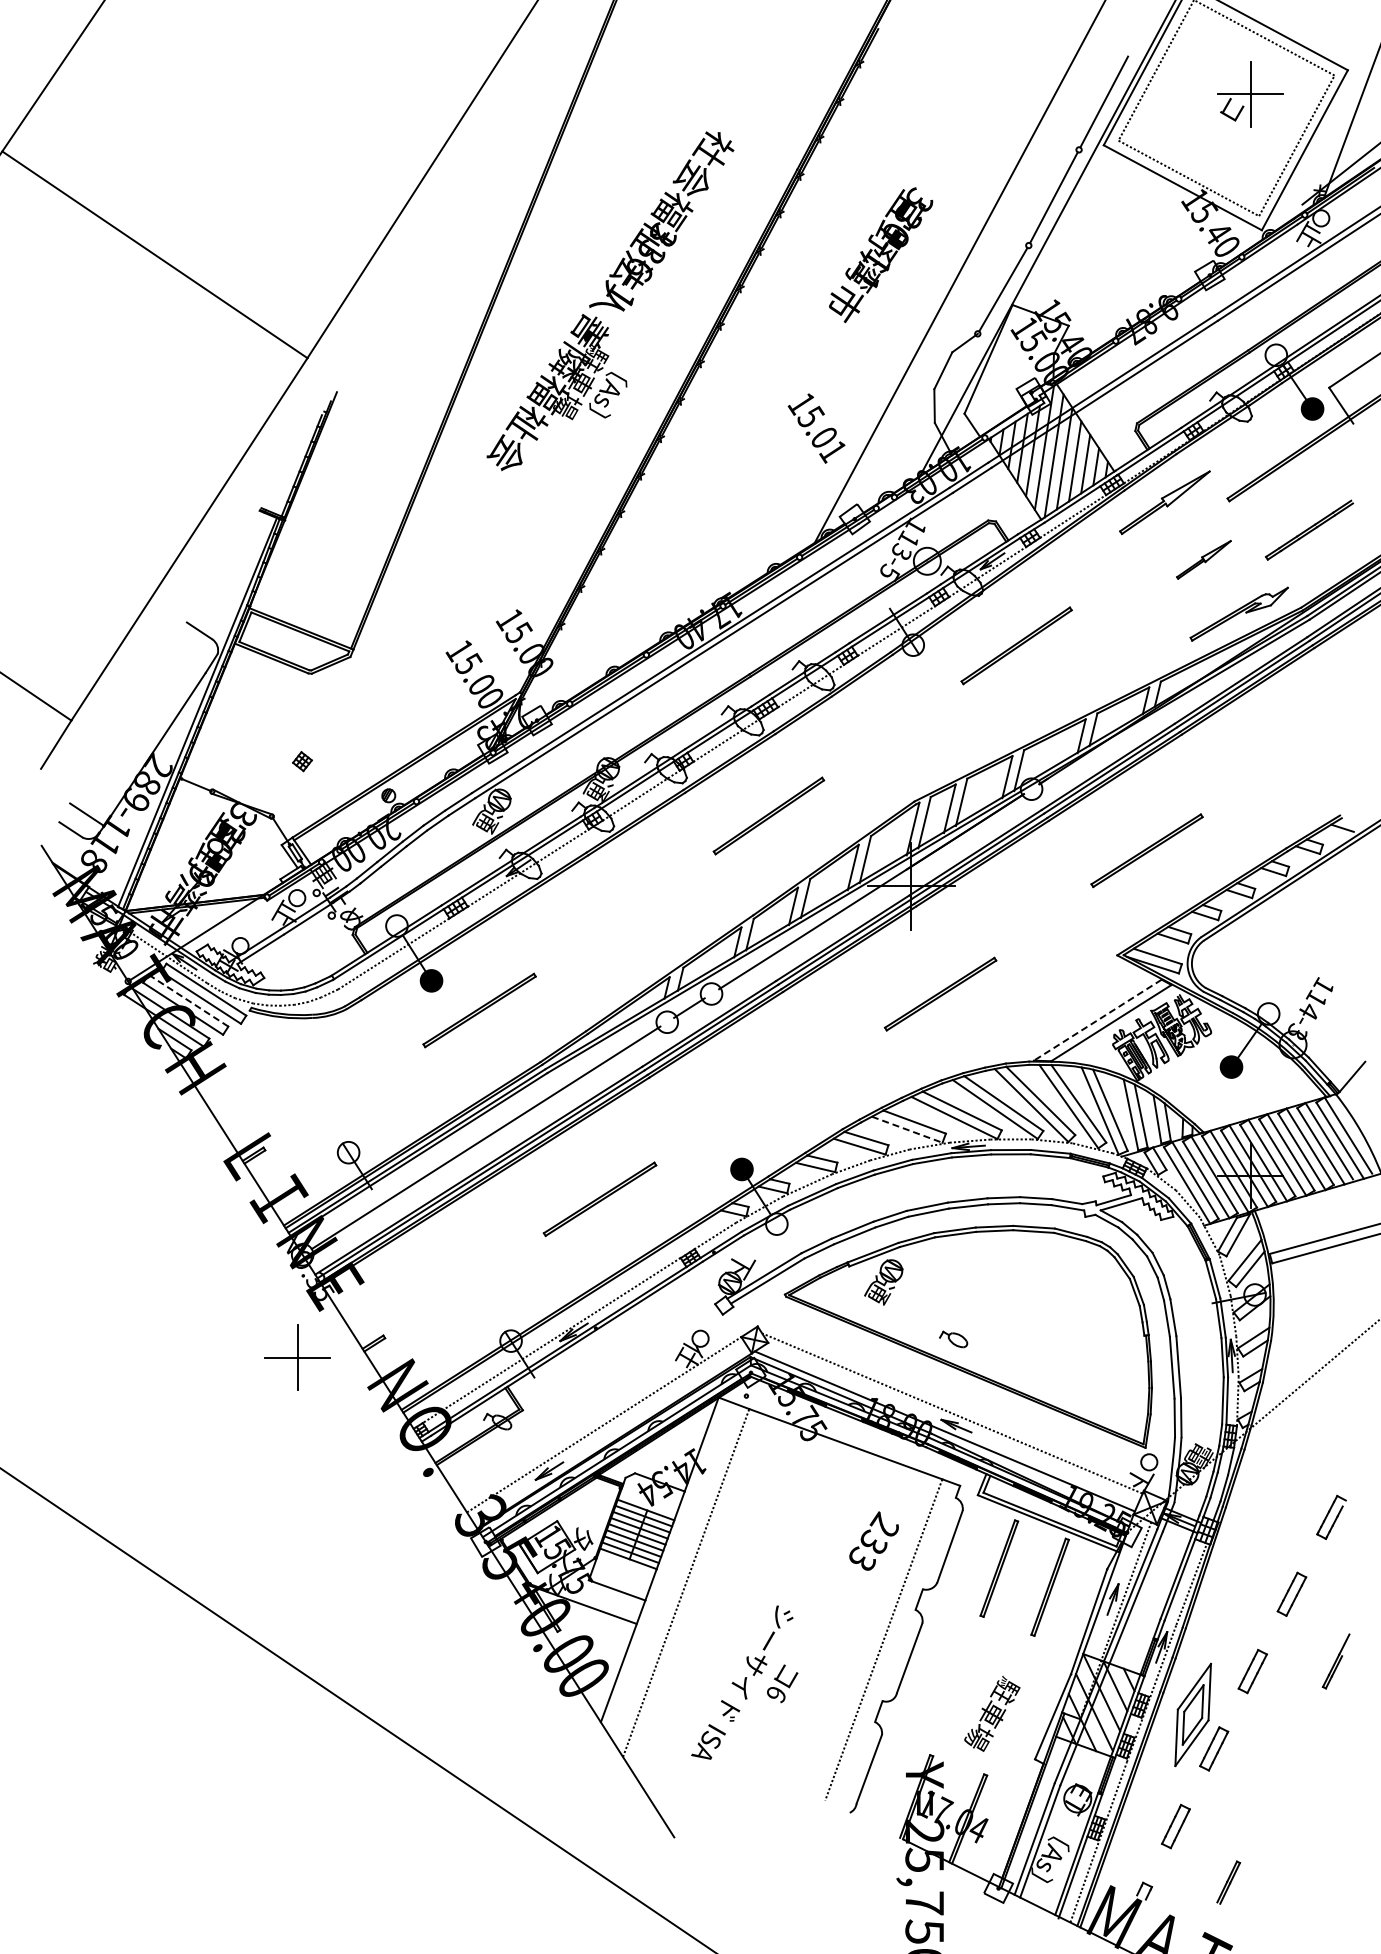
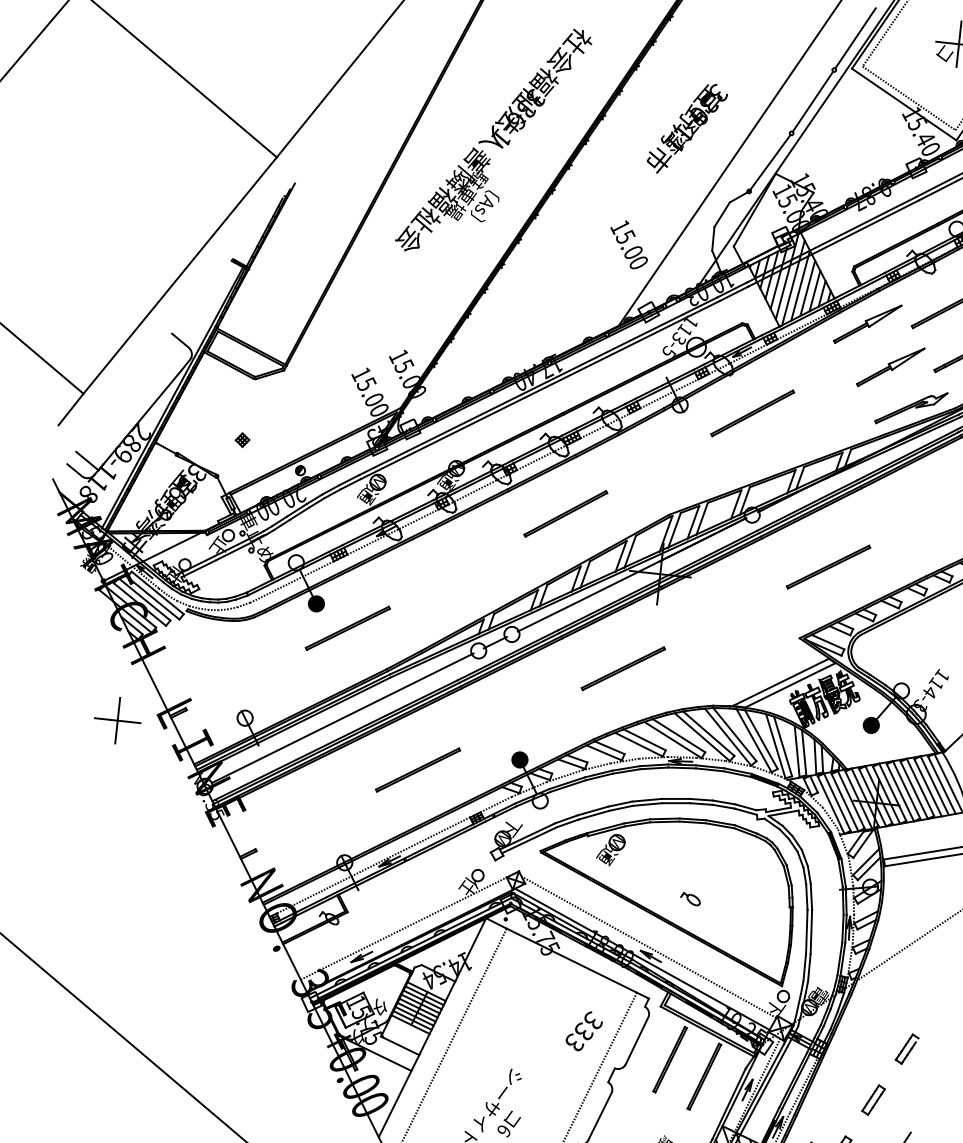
text: (832, 452) -> (638, 263), 15.01 -> 15.00
part: (1203, 559) -> (890, 367), size x1.67
part: (940, 993) -> (623, 668), moved
line: (188, 1000) -> (144, 599), dashed -> solid
line: (1097, 1020) -> (780, 682), dashed -> solid
line: (907, 1129) -> (639, 744), dashed -> solid
part: (953, 1339) -> (690, 899), moved
part: (297, 1357) -> (117, 720), moved
text: (883, 1523) -> (592, 1019), 233 -> 333

